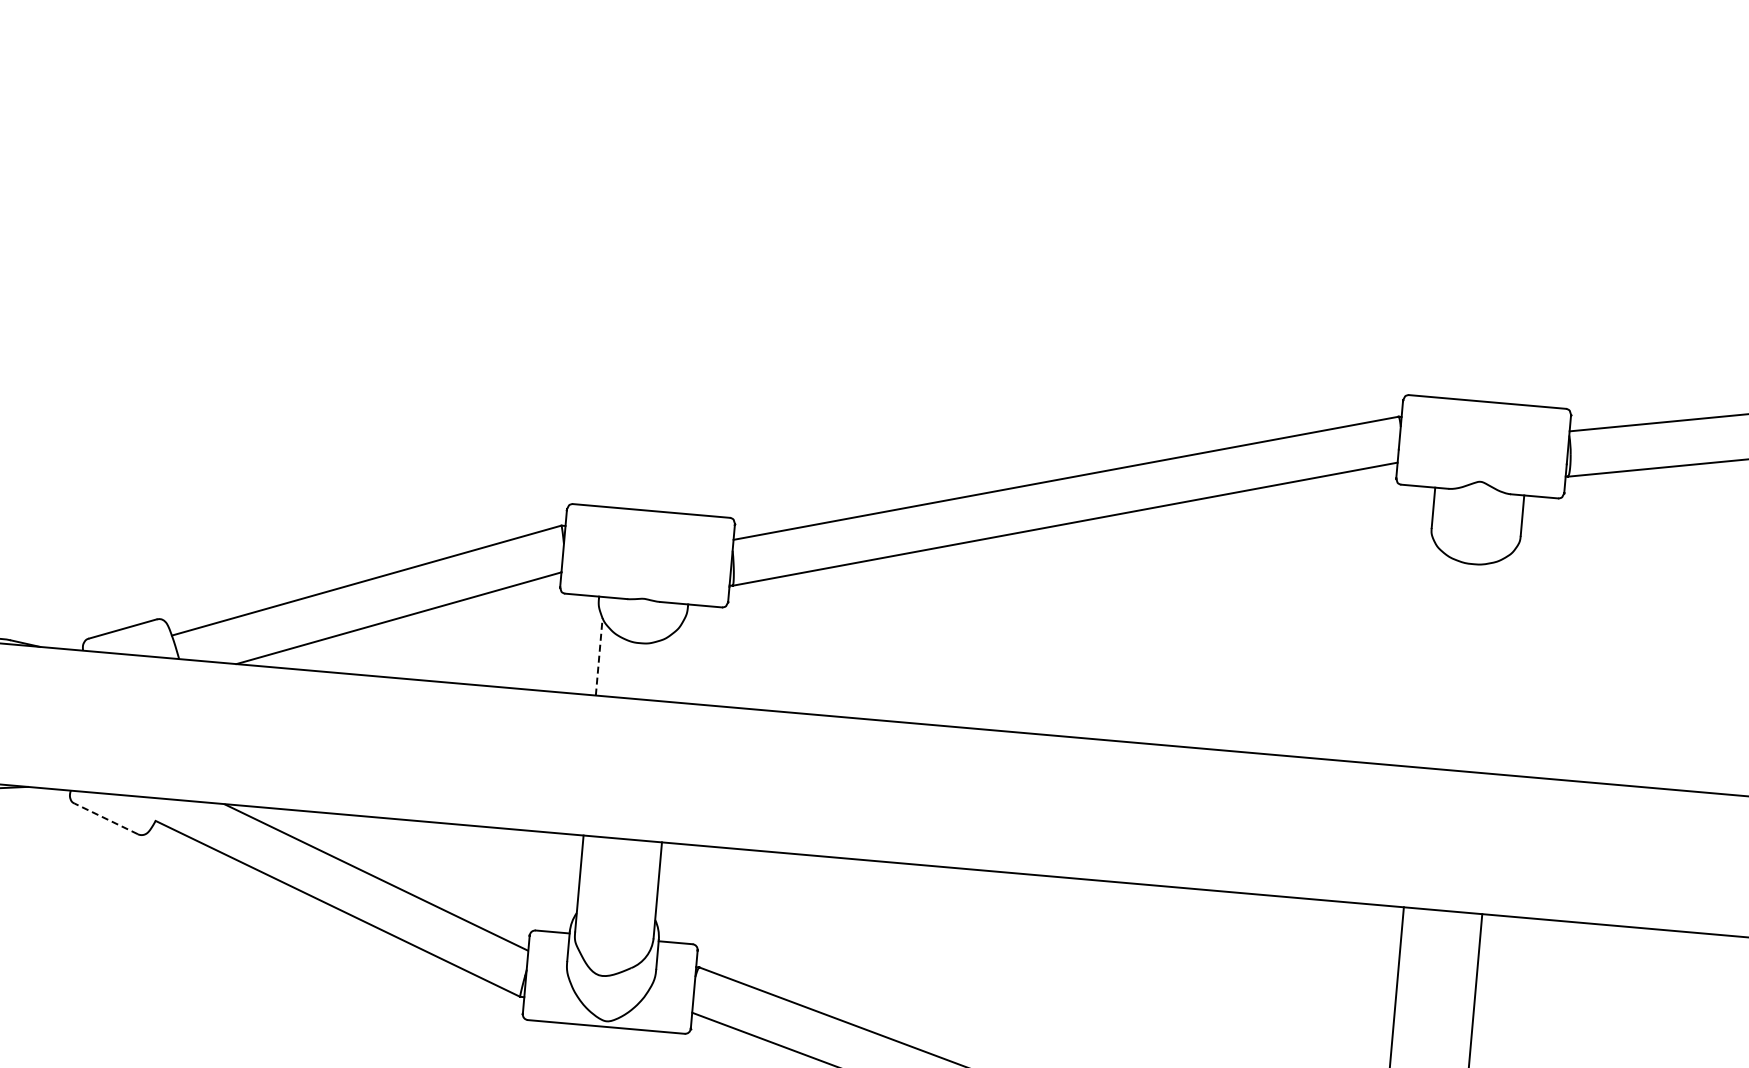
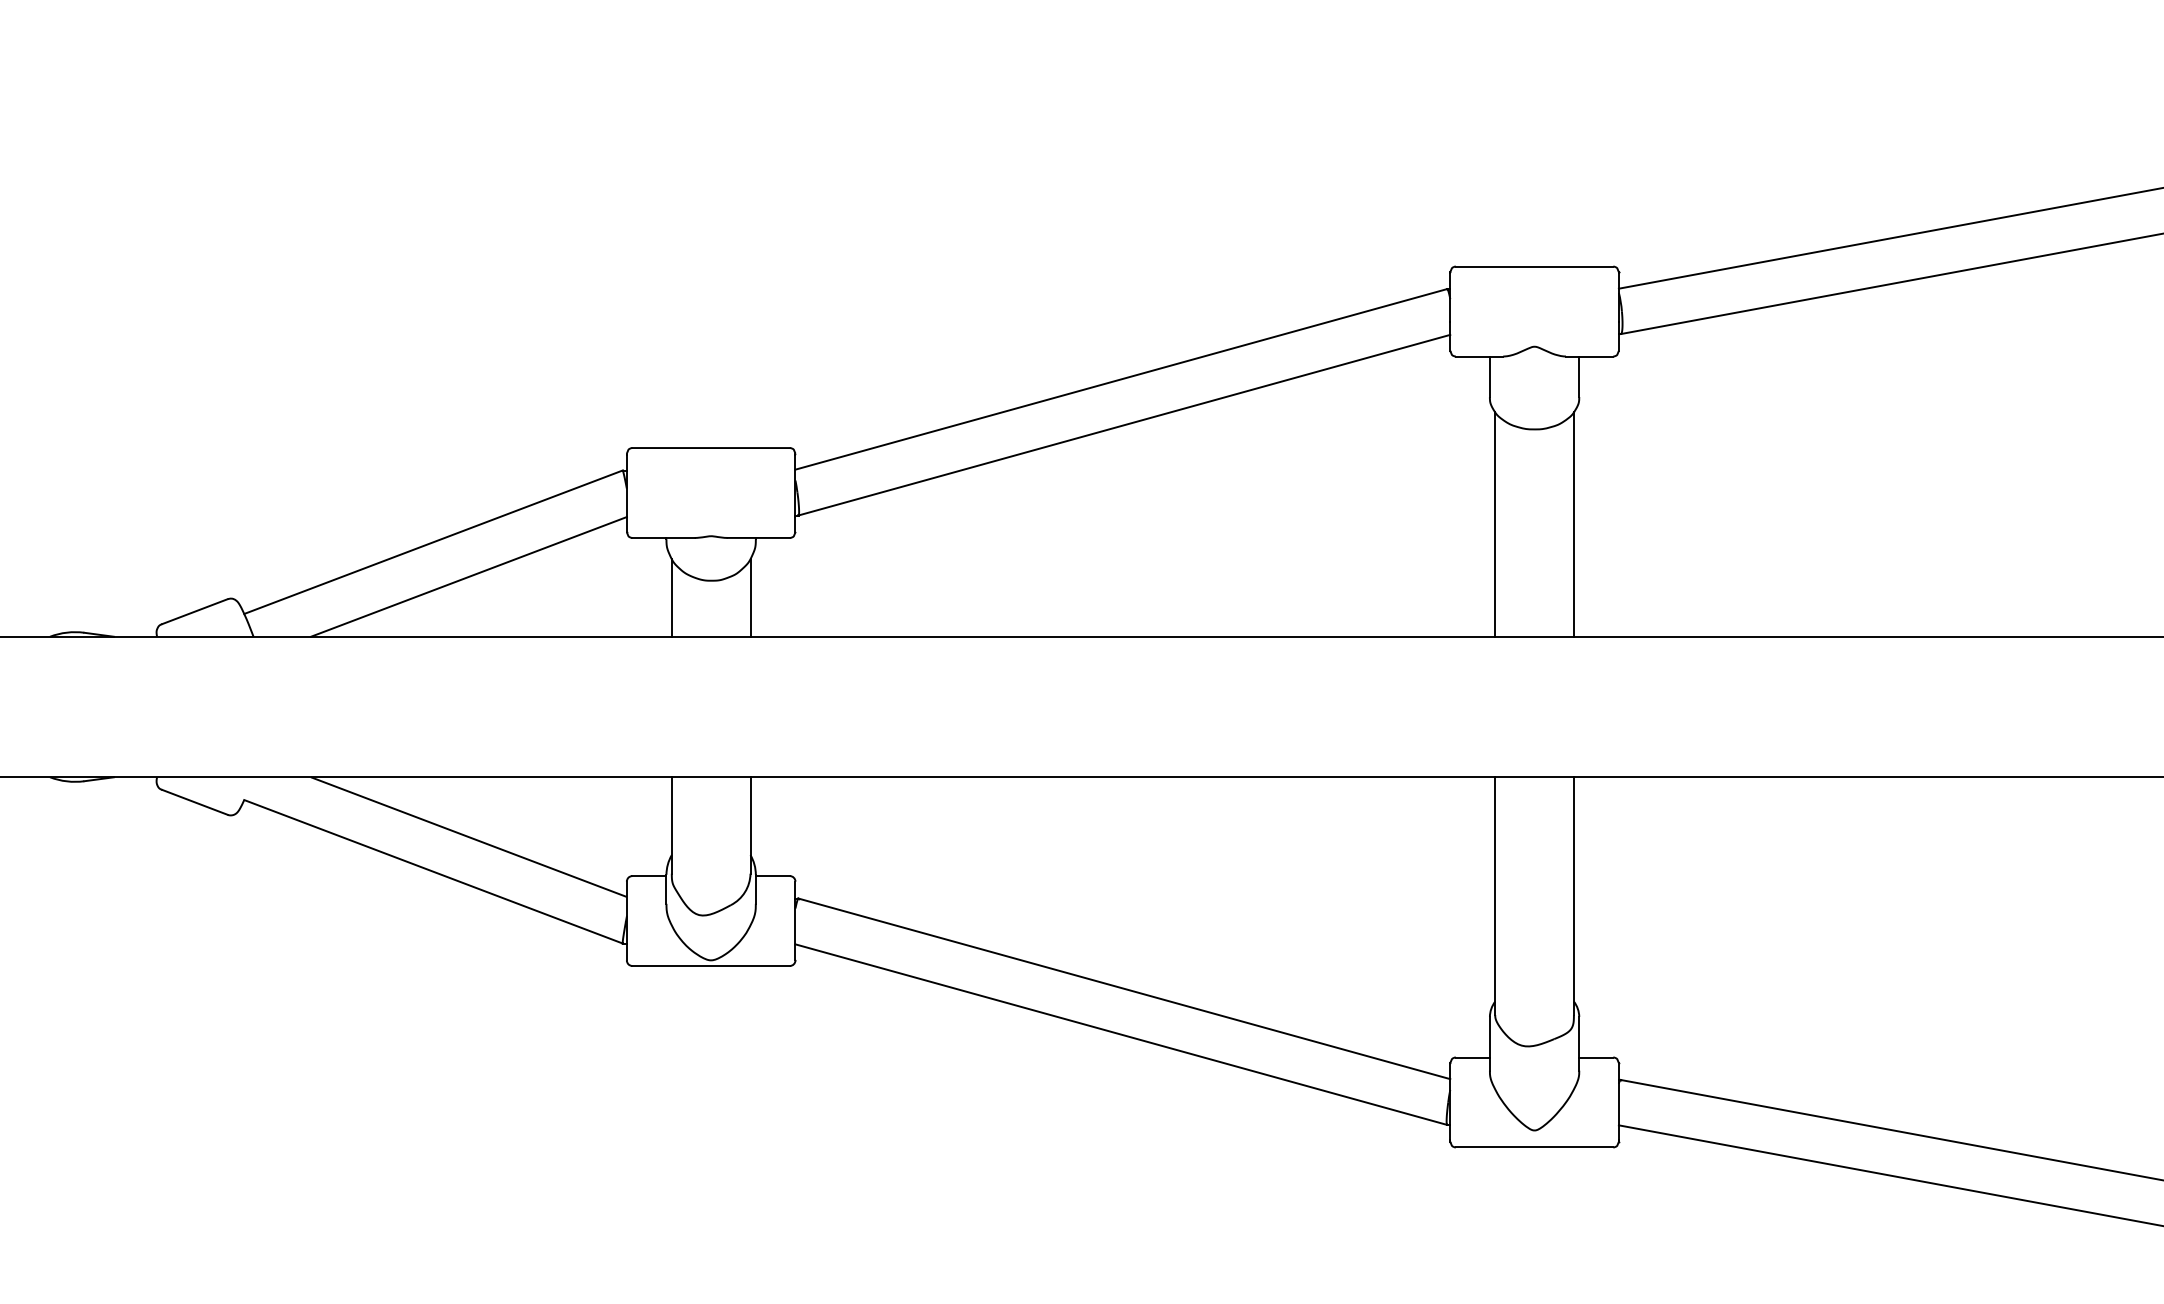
line: (1426, 655) -> (1495, 524), added
line: (598, 656) -> (671, 597), dashed -> solid
line: (1503, 662) -> (1573, 524), added
line: (677, 663) -> (750, 597), added
line: (105, 819) -> (194, 802), dashed -> solid

